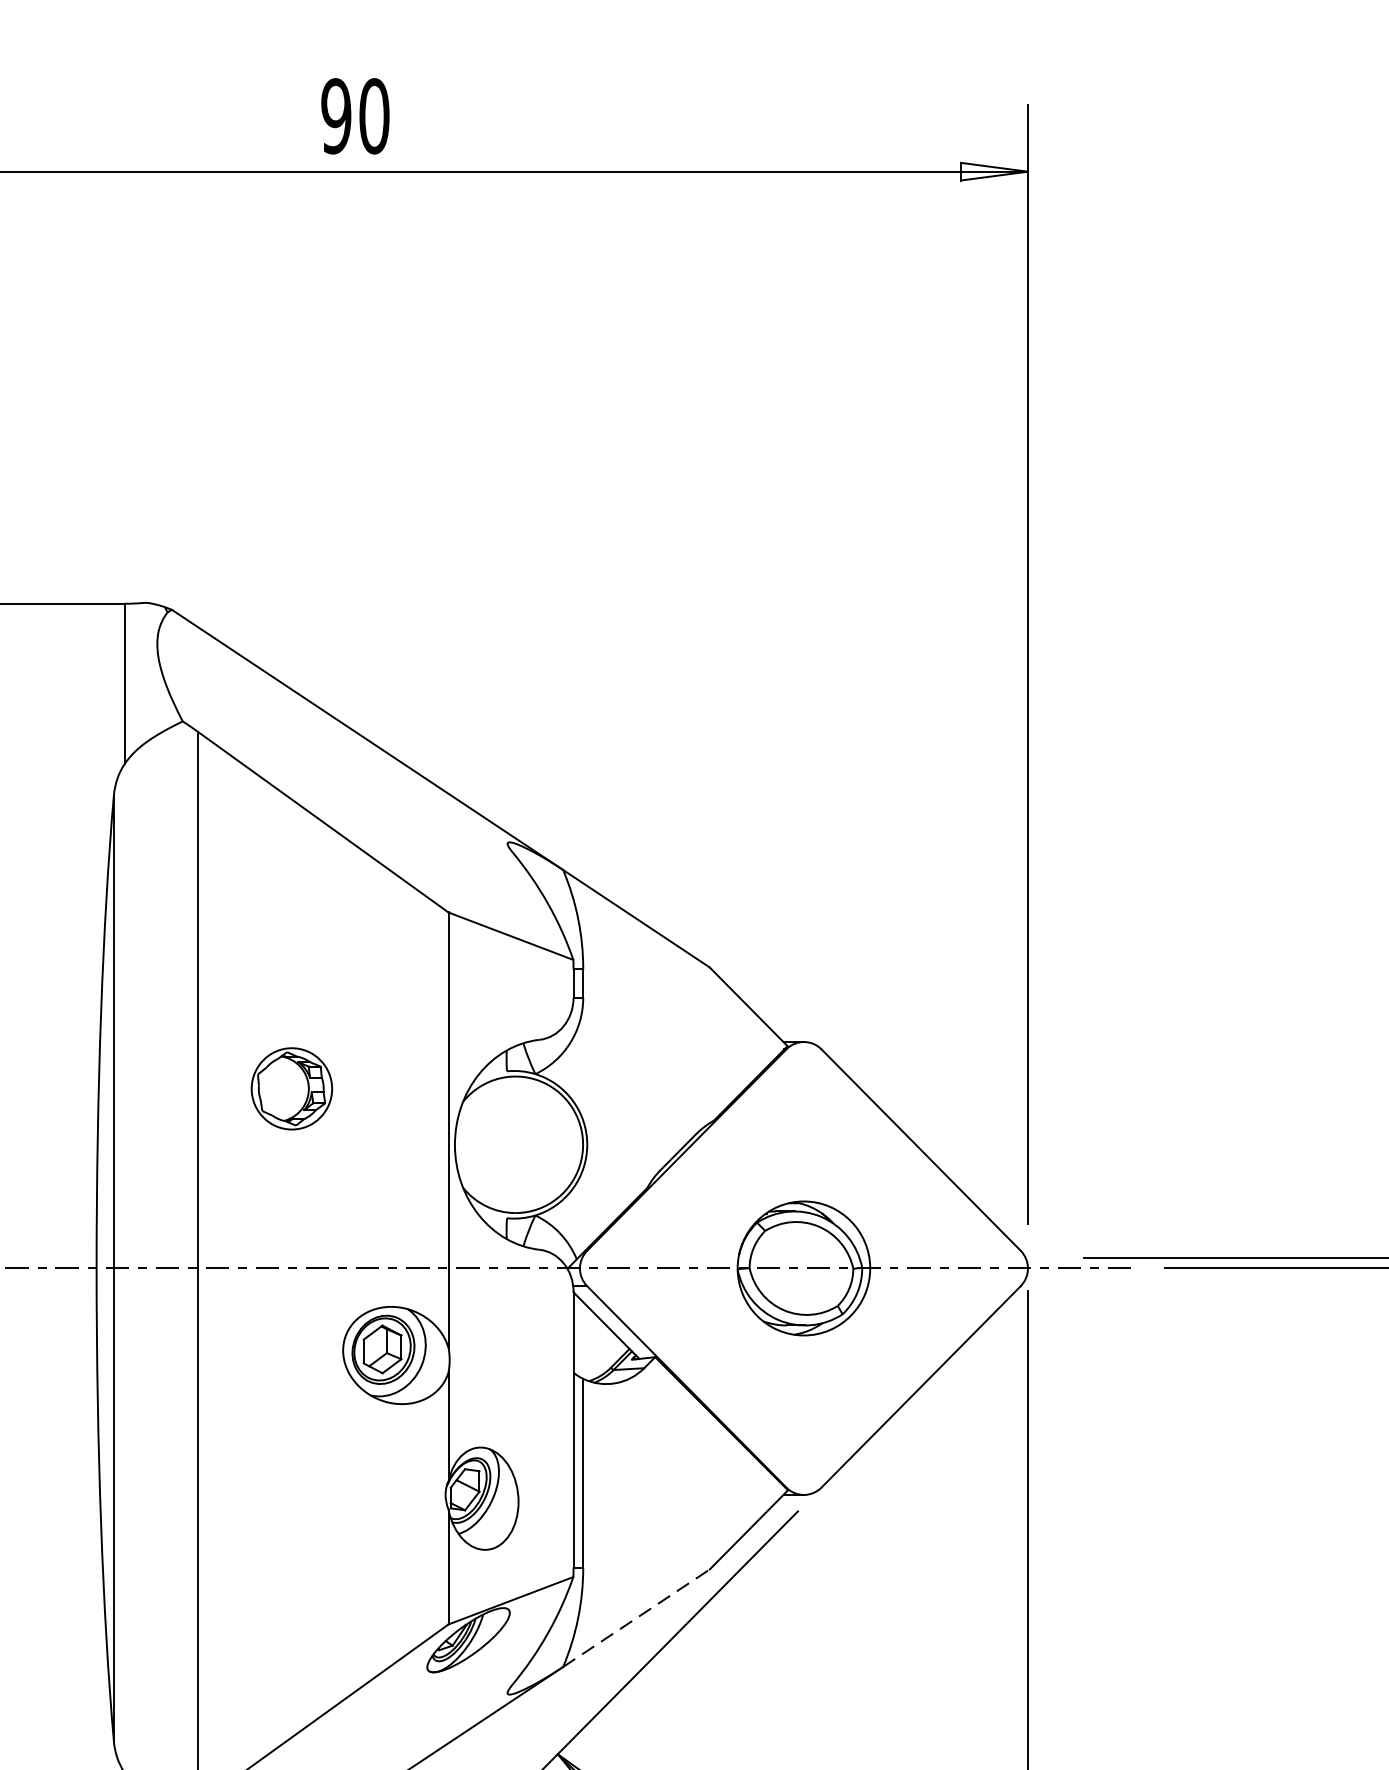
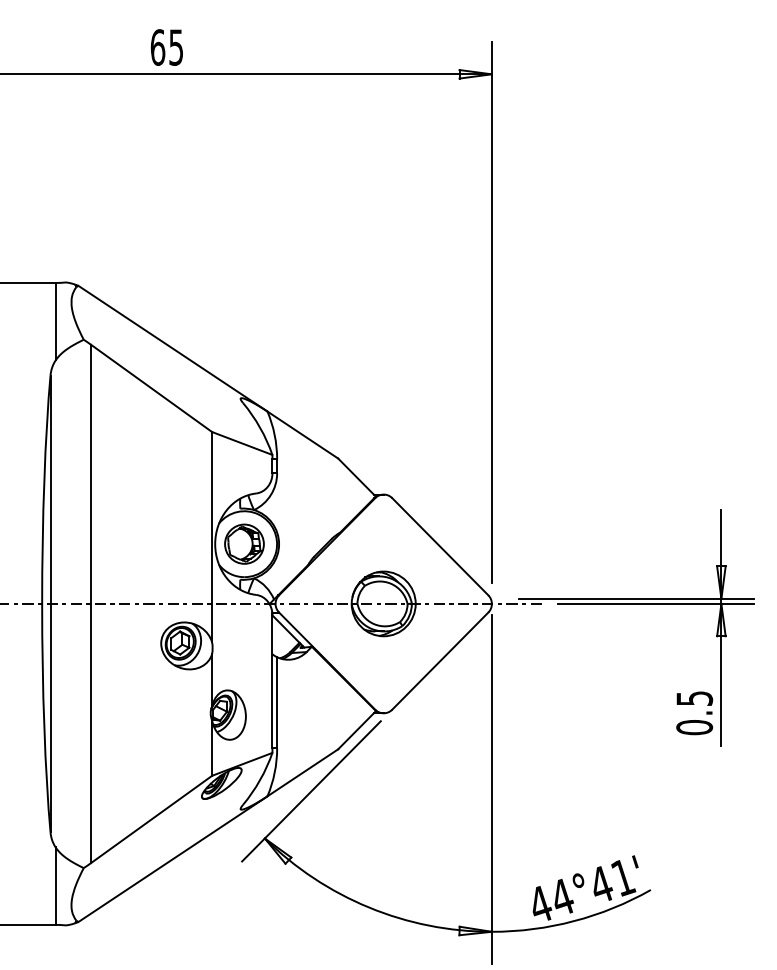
text: (354, 116) -> (166, 47), 90 -> 65
part: (291, 1087) -> (244, 543), moved
line: (637, 1617) -> (303, 772), dashed -> solid

